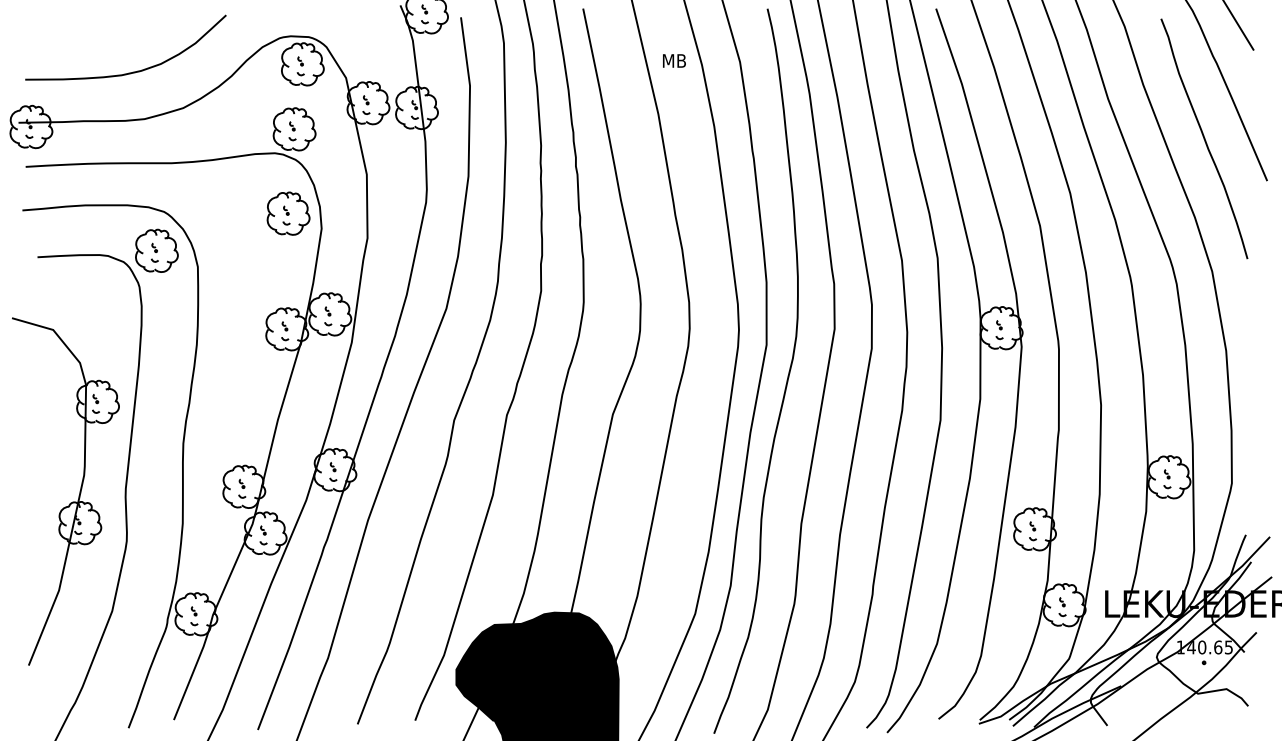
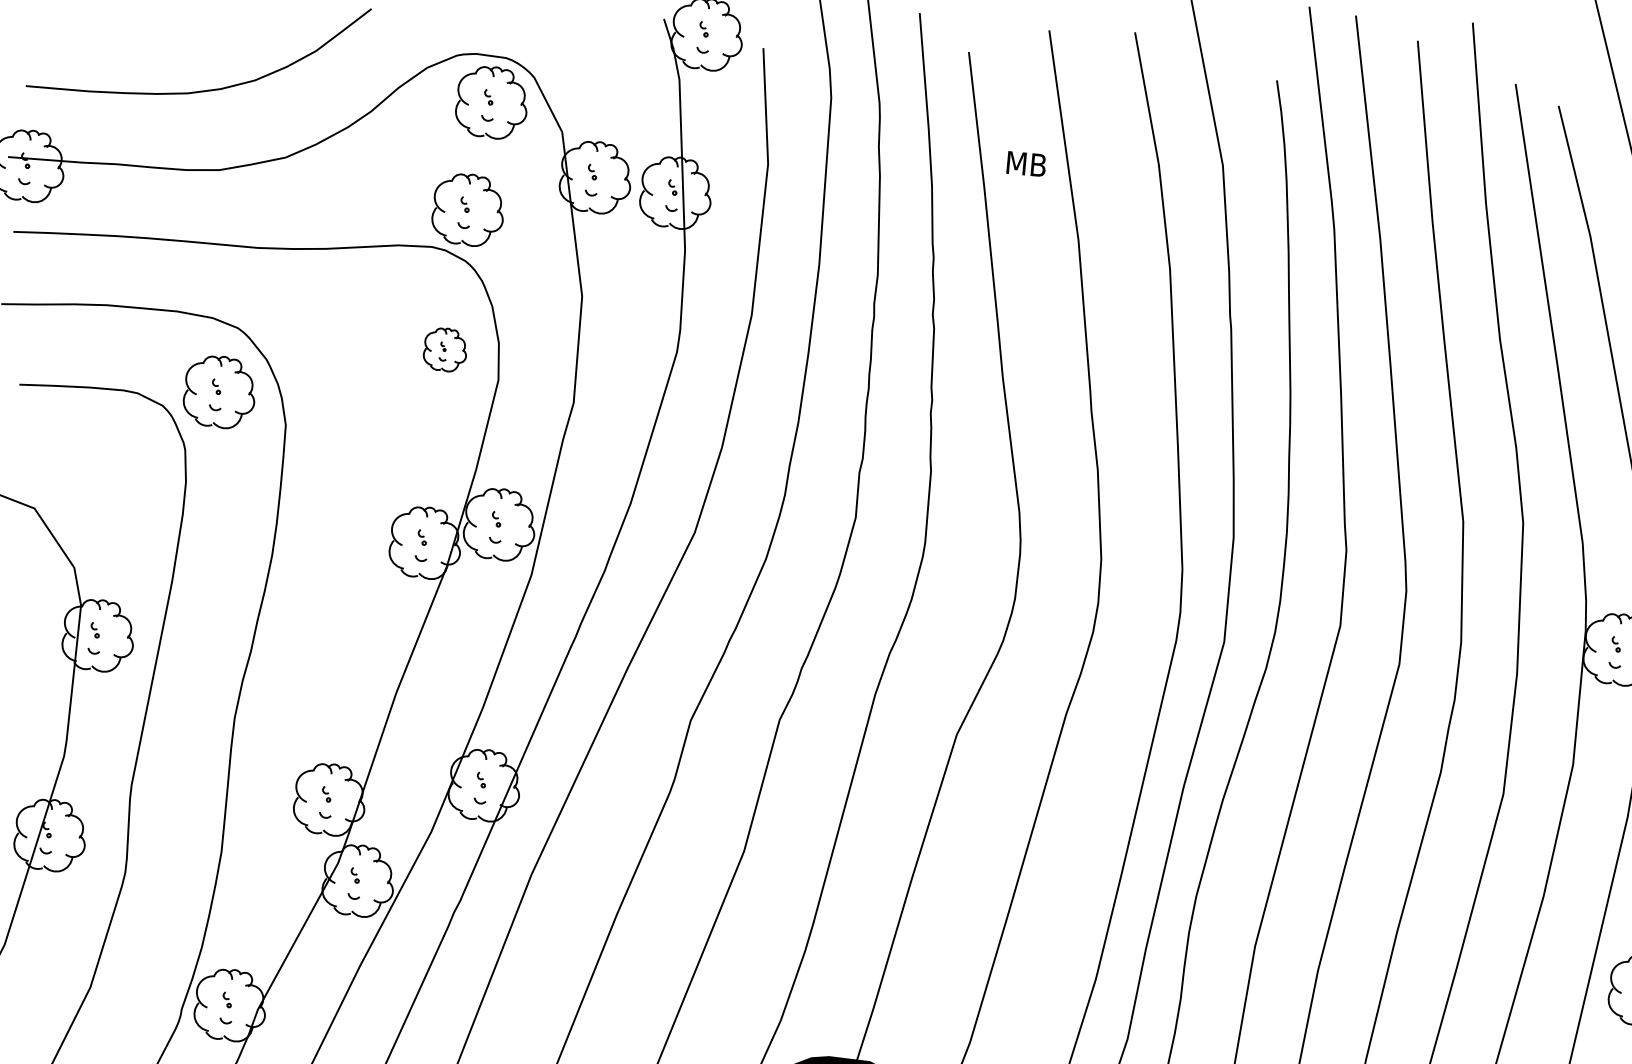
text: (674, 60) -> (1026, 163), moved
part: (288, 213) -> (445, 349), size x0.6

